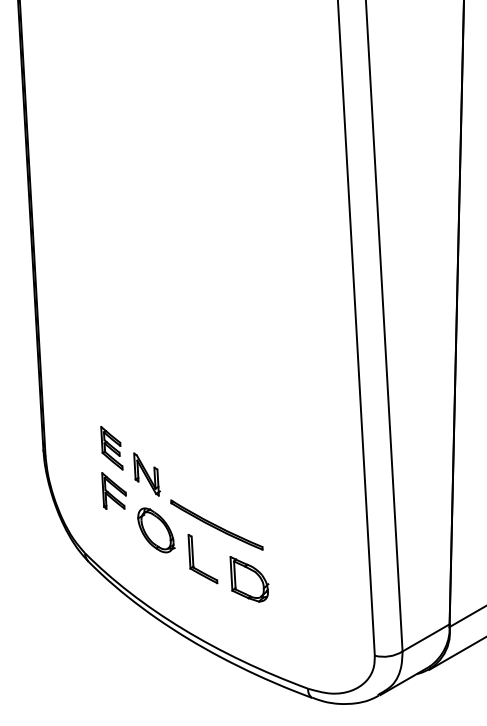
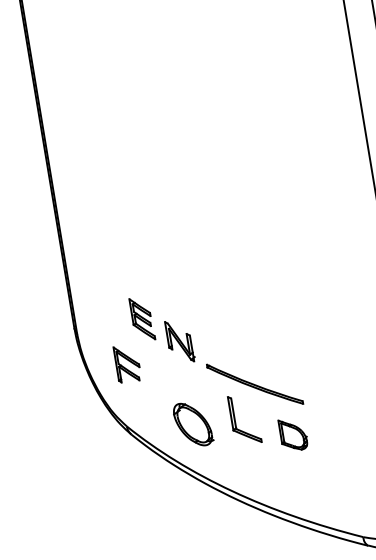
part: (113, 490) -> (126, 363), moved
part: (156, 530) -> (193, 424), moved
part: (249, 579) -> (293, 434), size x0.7

